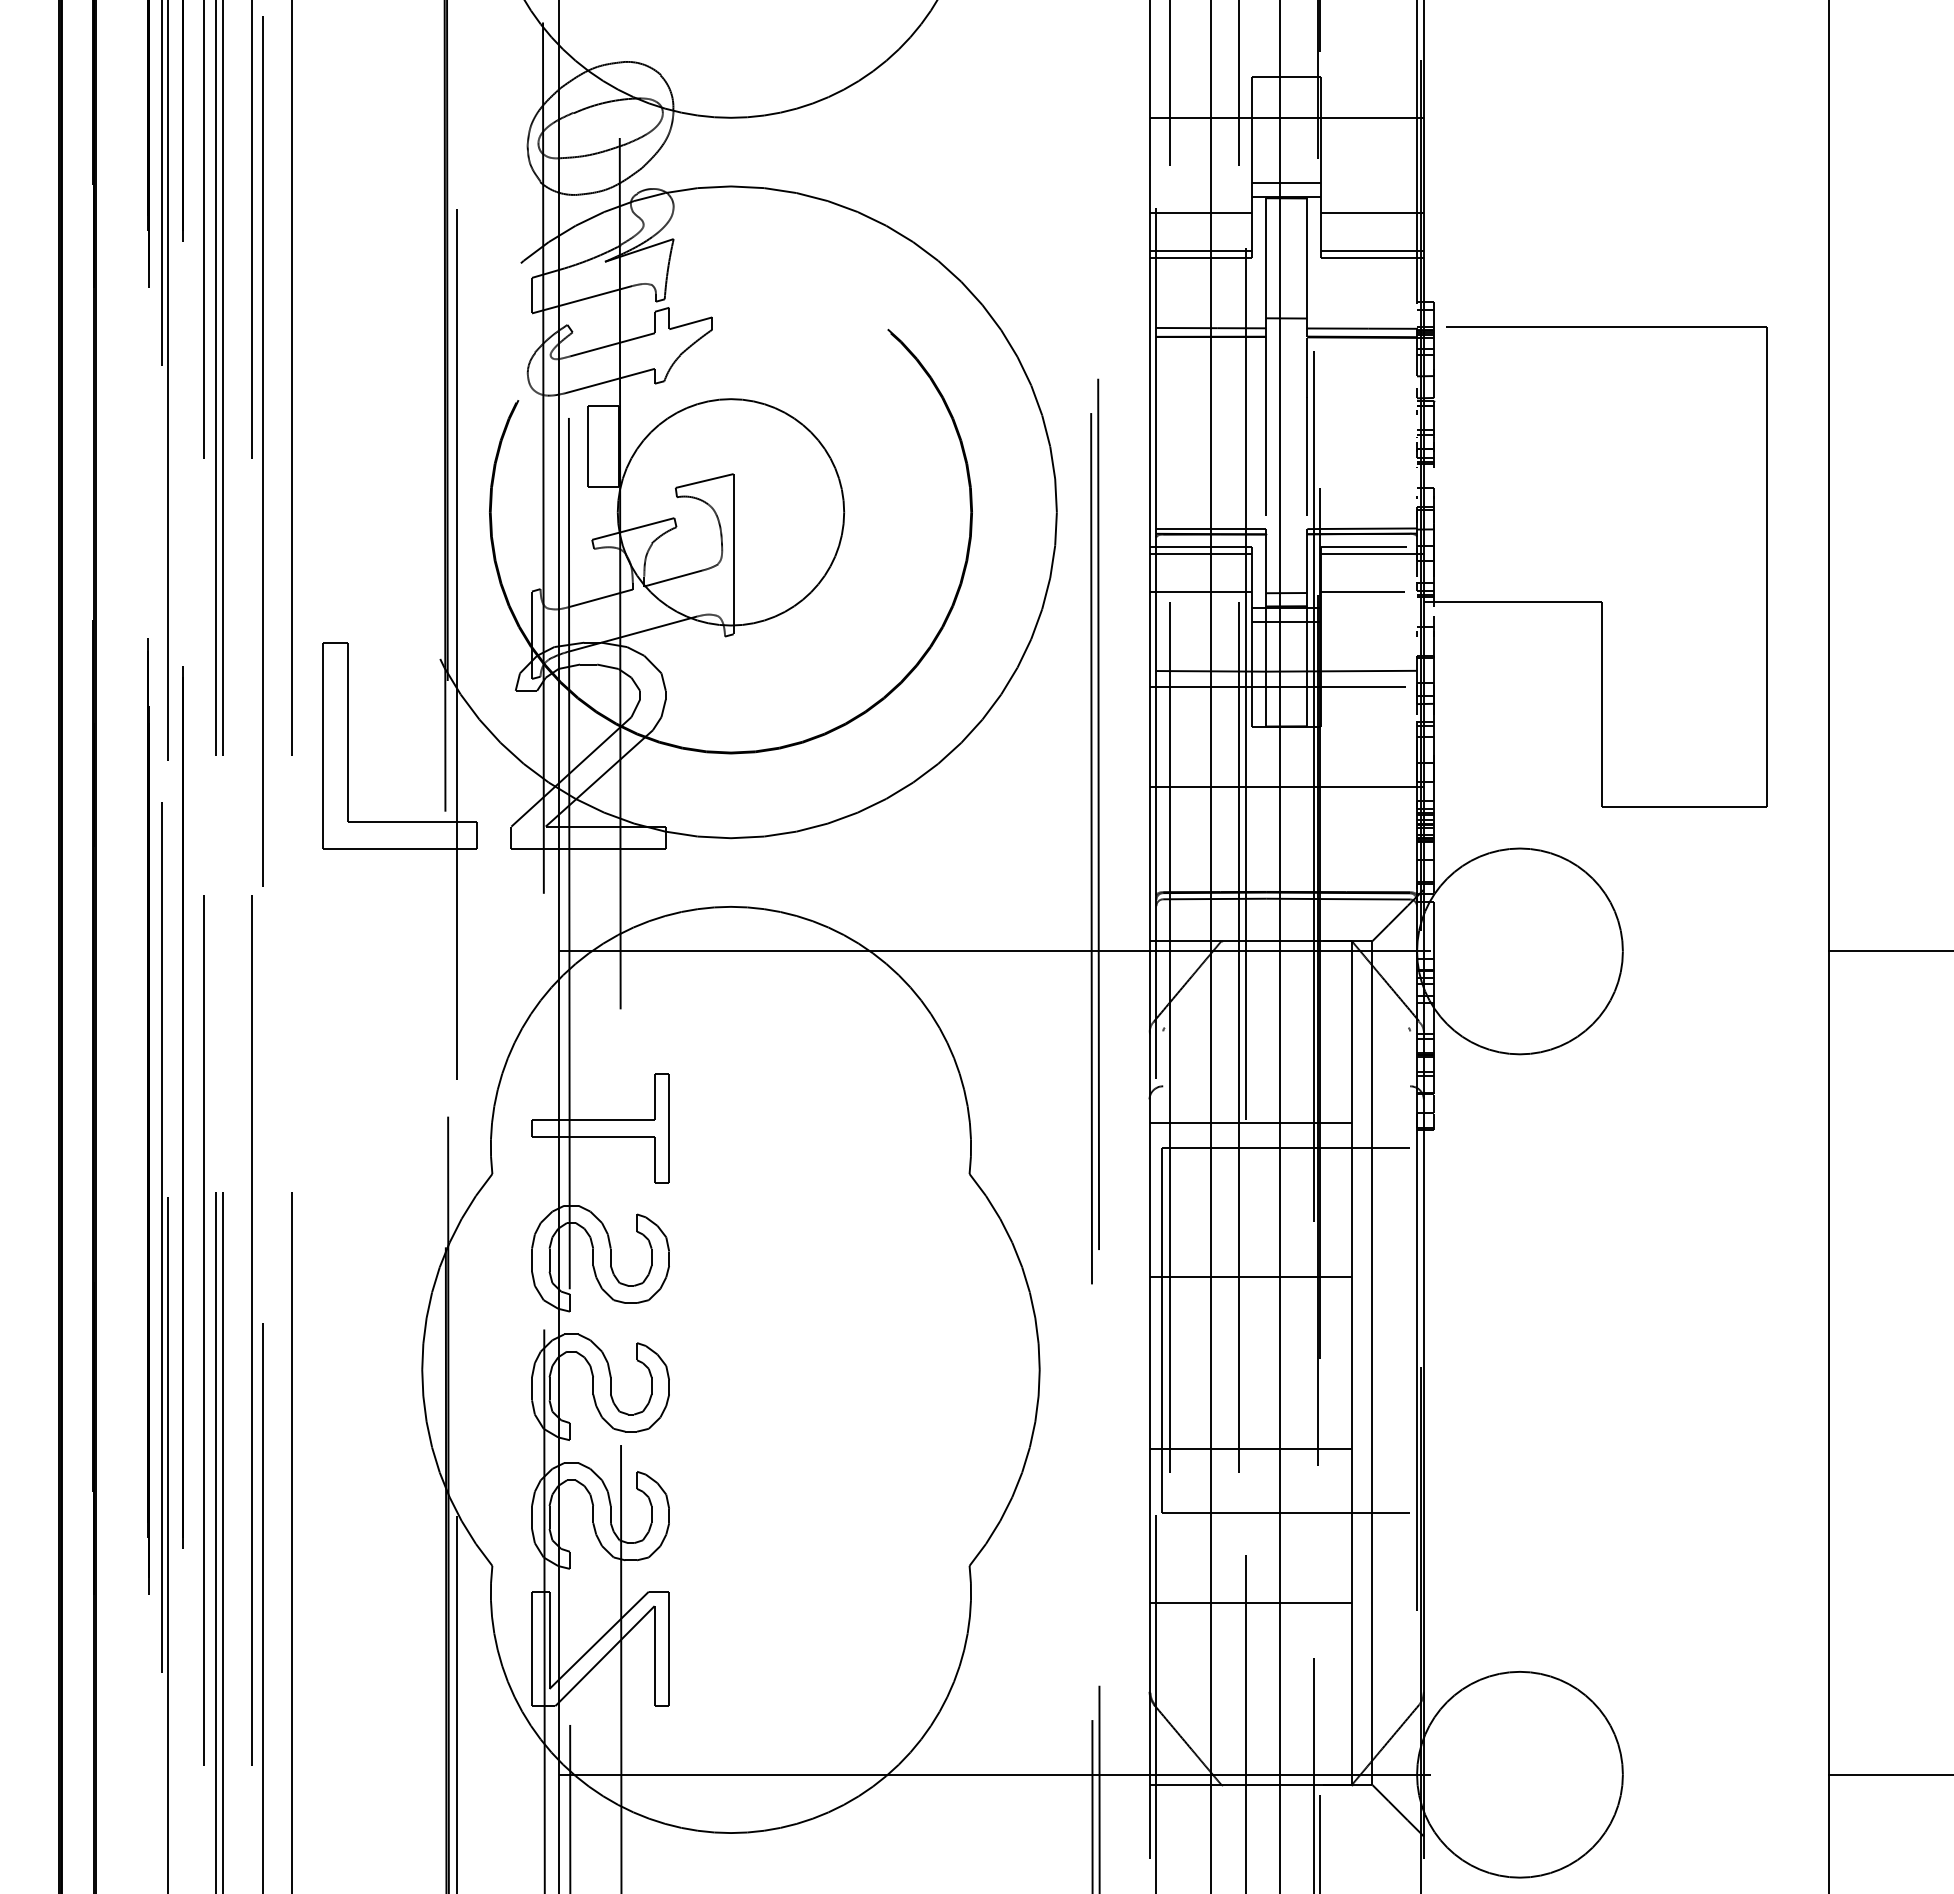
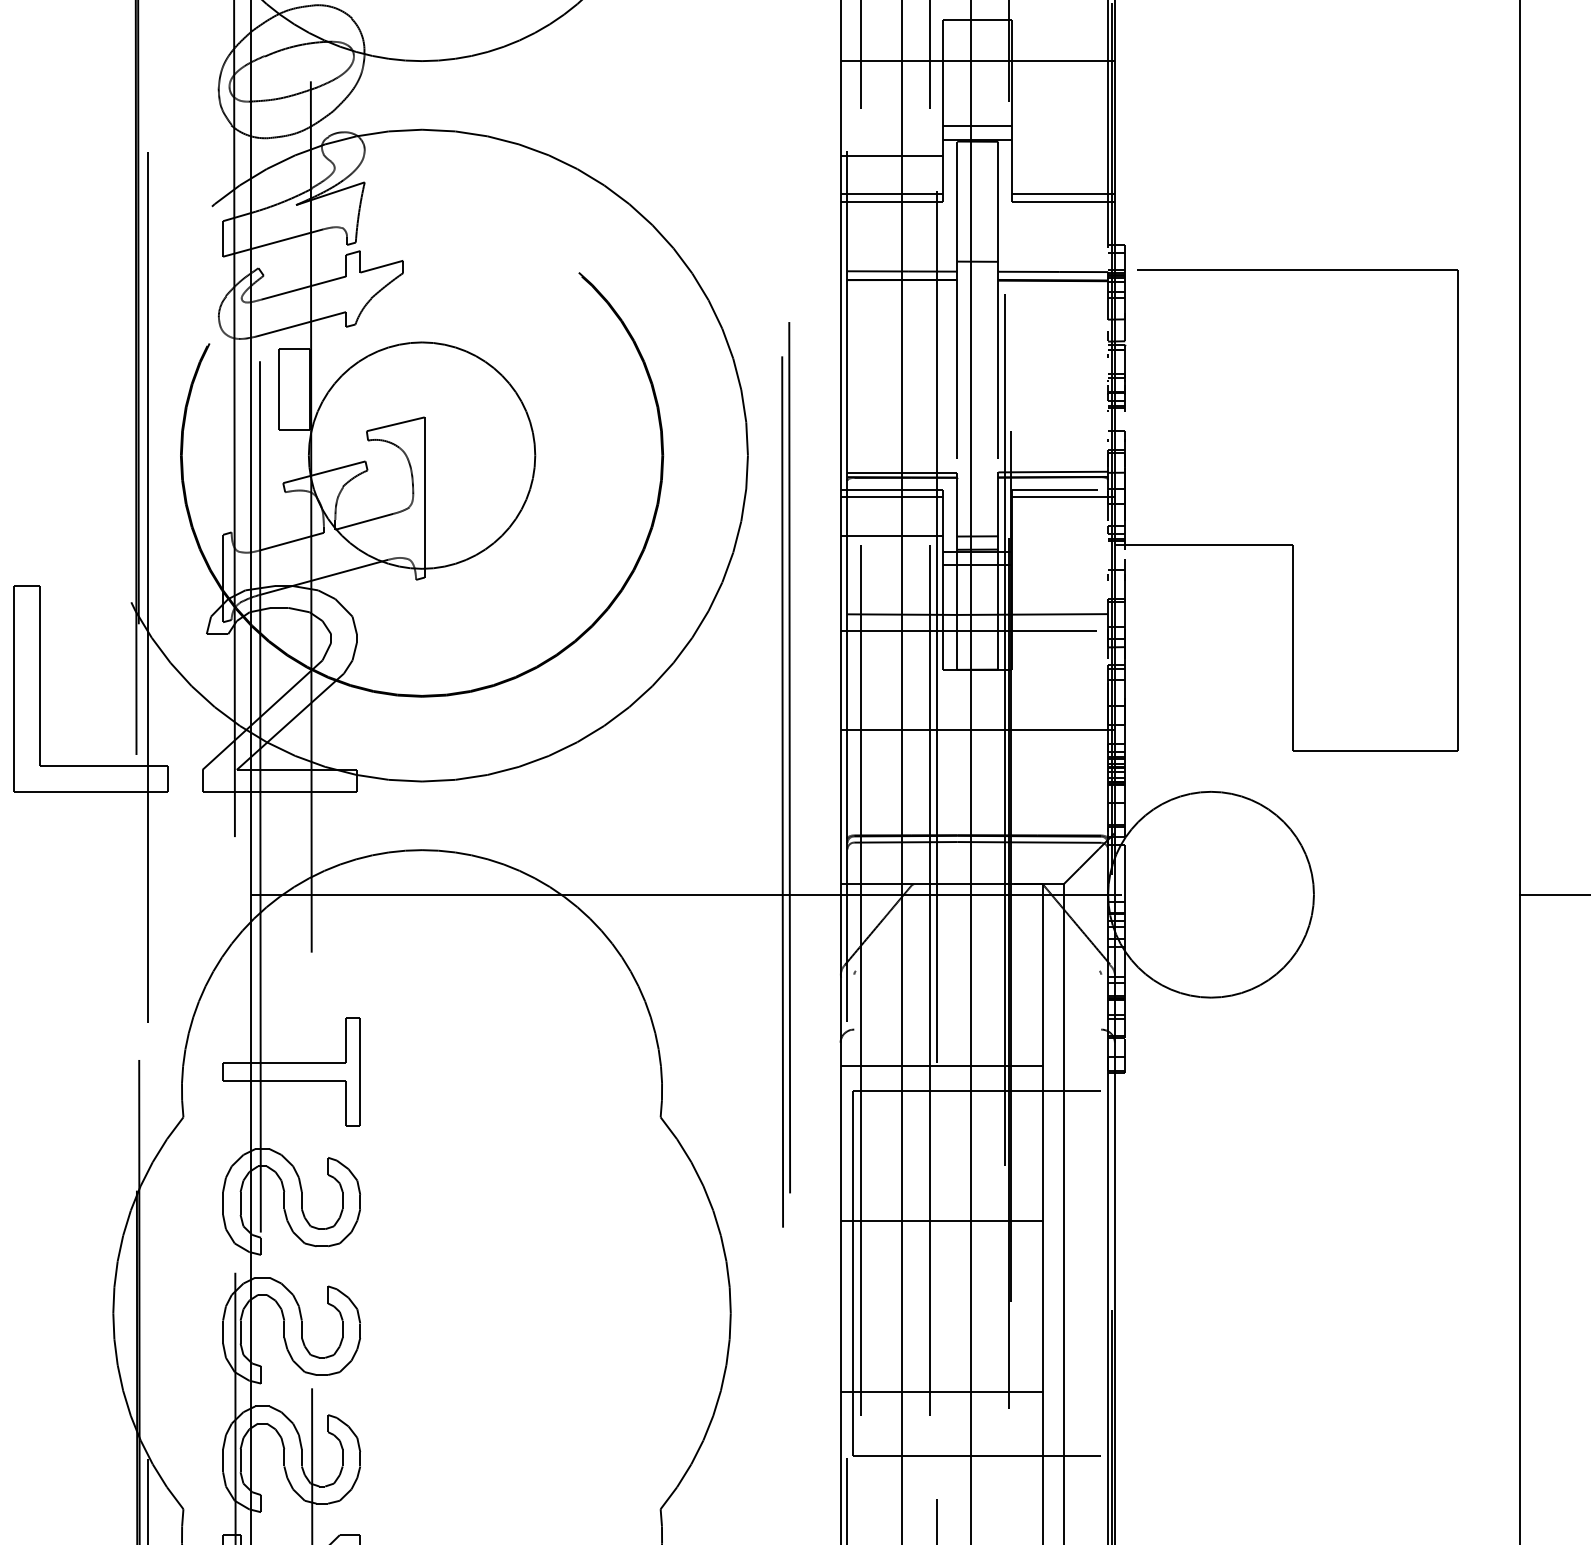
line: (1372, 212) -> (1063, 155), removed
line: (1363, 592) -> (1054, 535), removed

